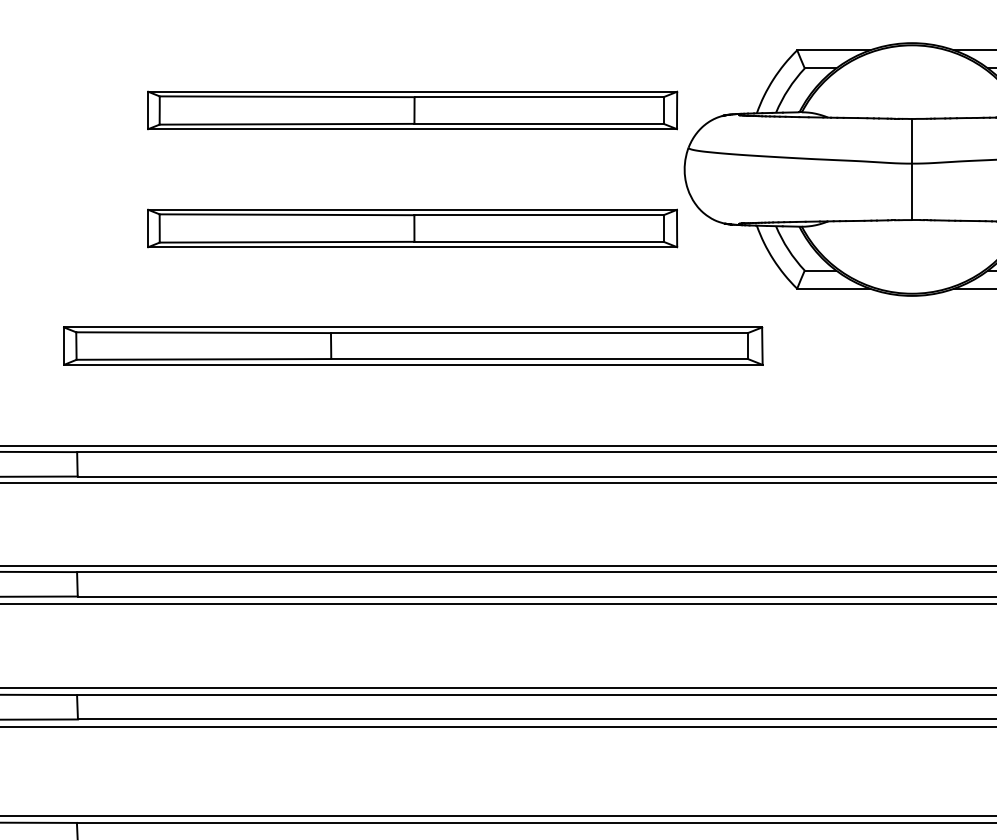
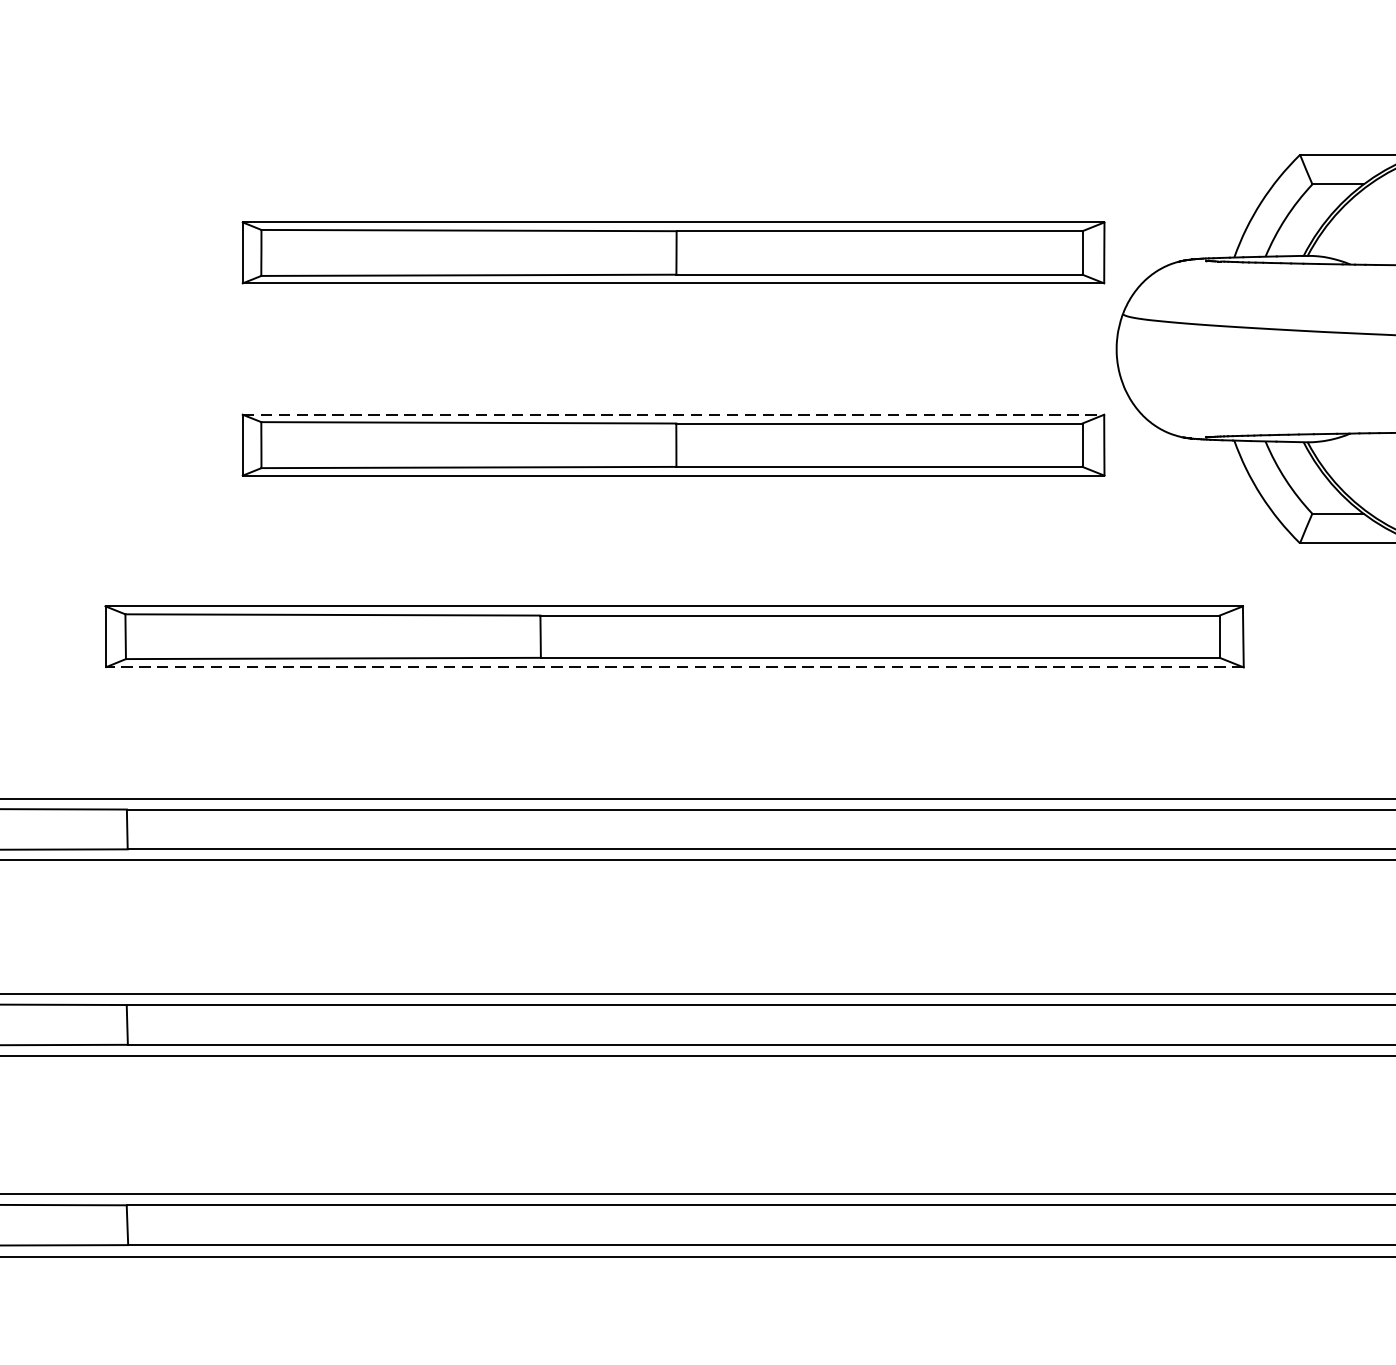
line: (413, 209) -> (674, 414), solid -> dashed
line: (412, 364) -> (673, 666), solid -> dashed

